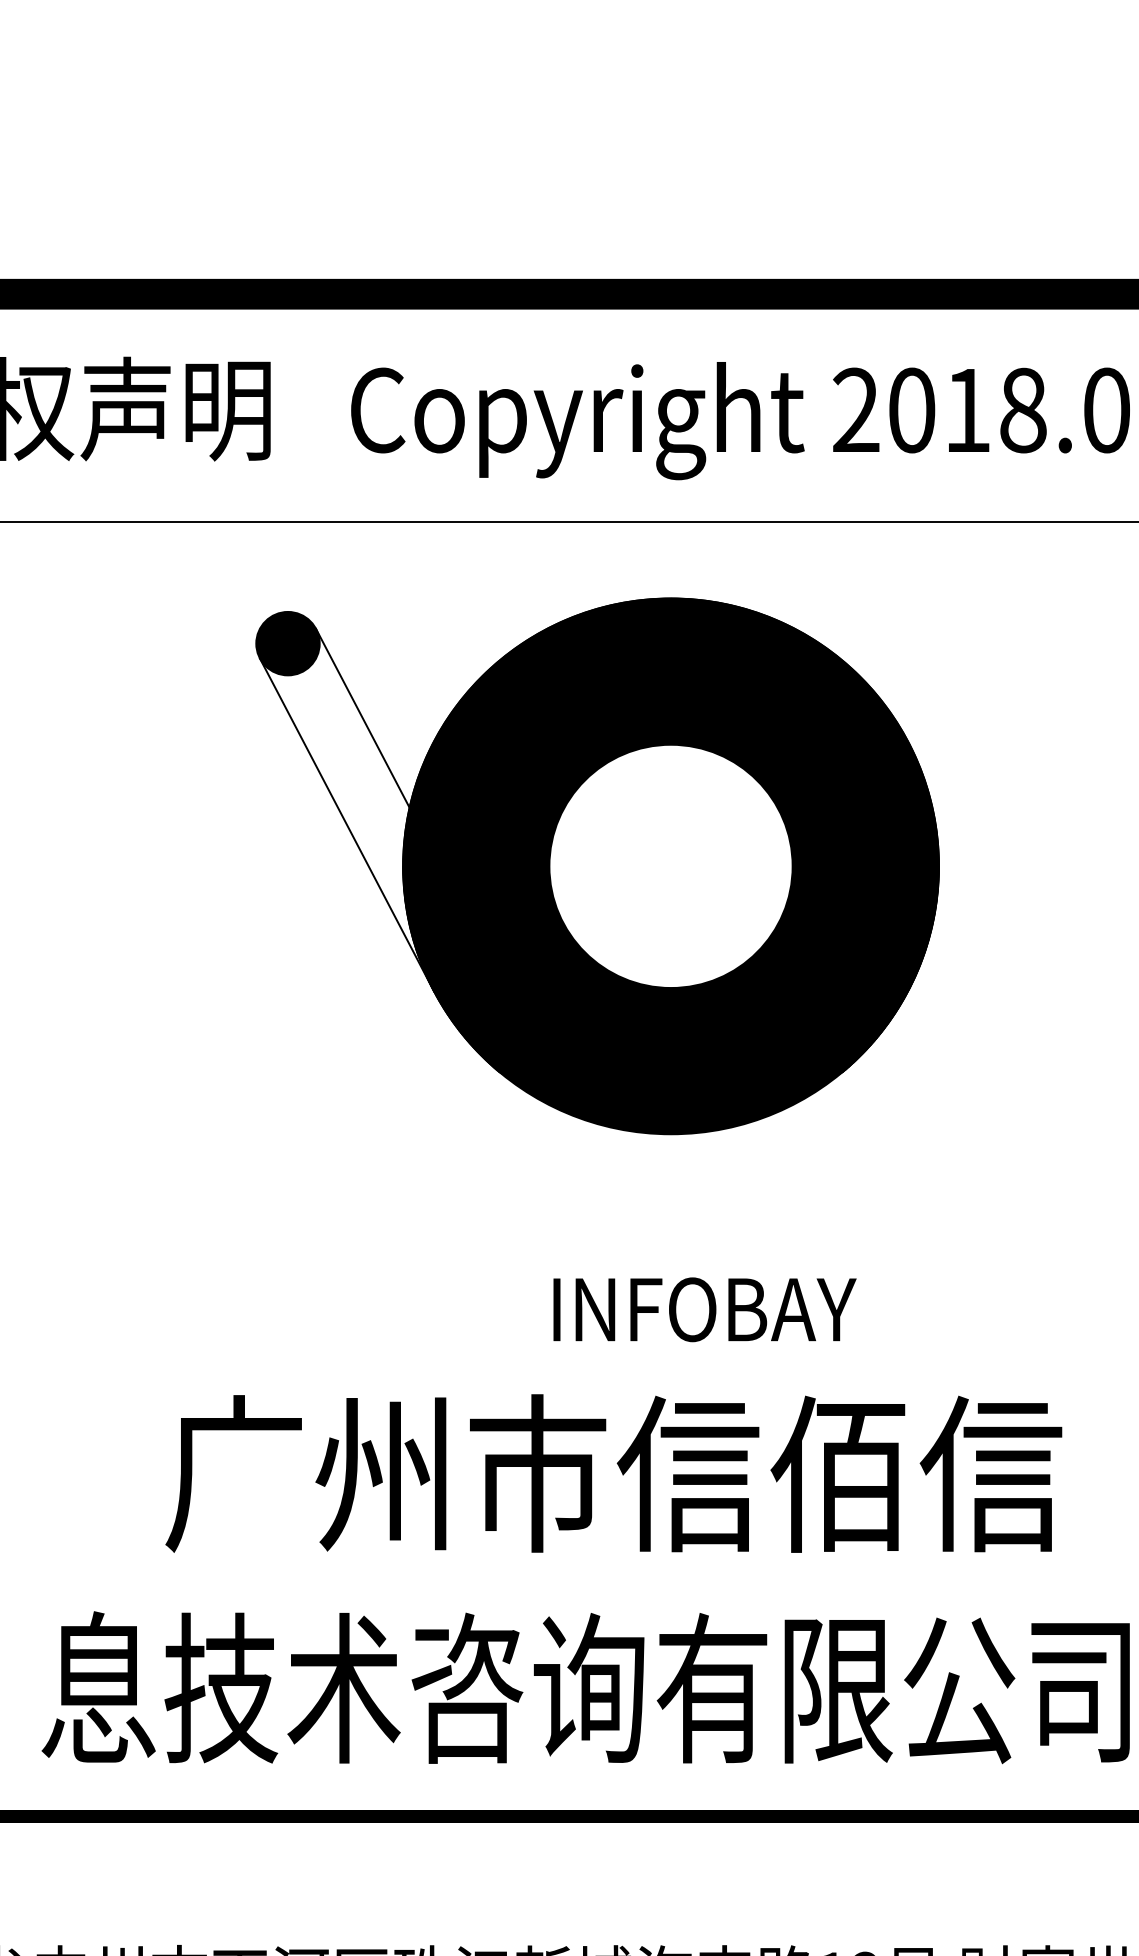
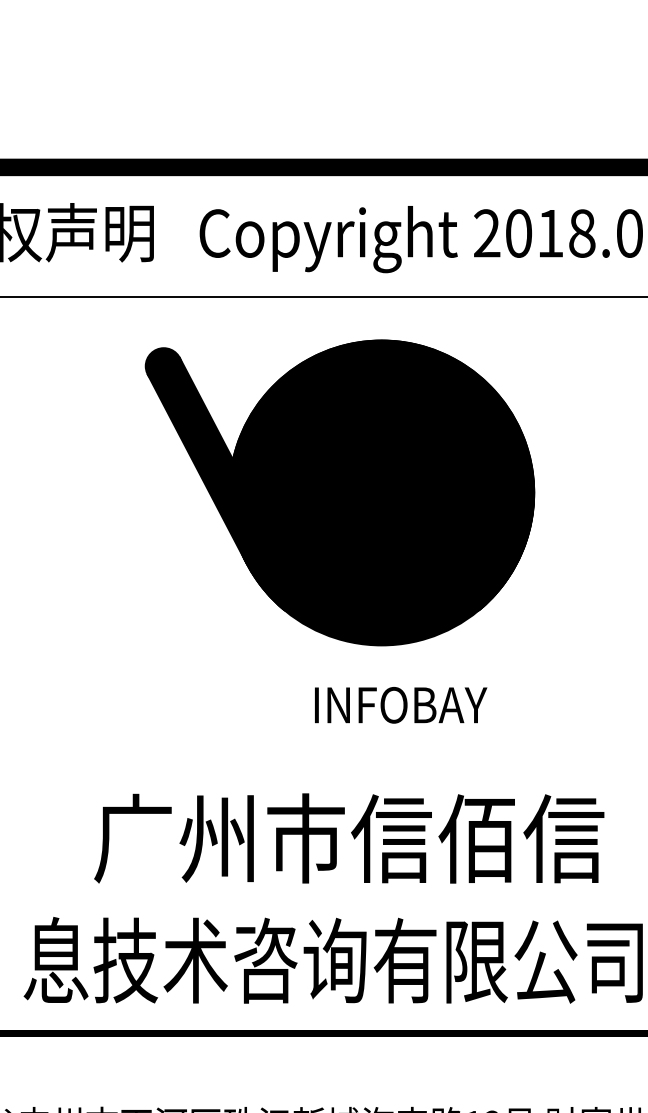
fill: (373, 809) -> (212, 460), added
fill: (670, 865) -> (381, 492), added
text: (705, 1310) -> (401, 705), moved

